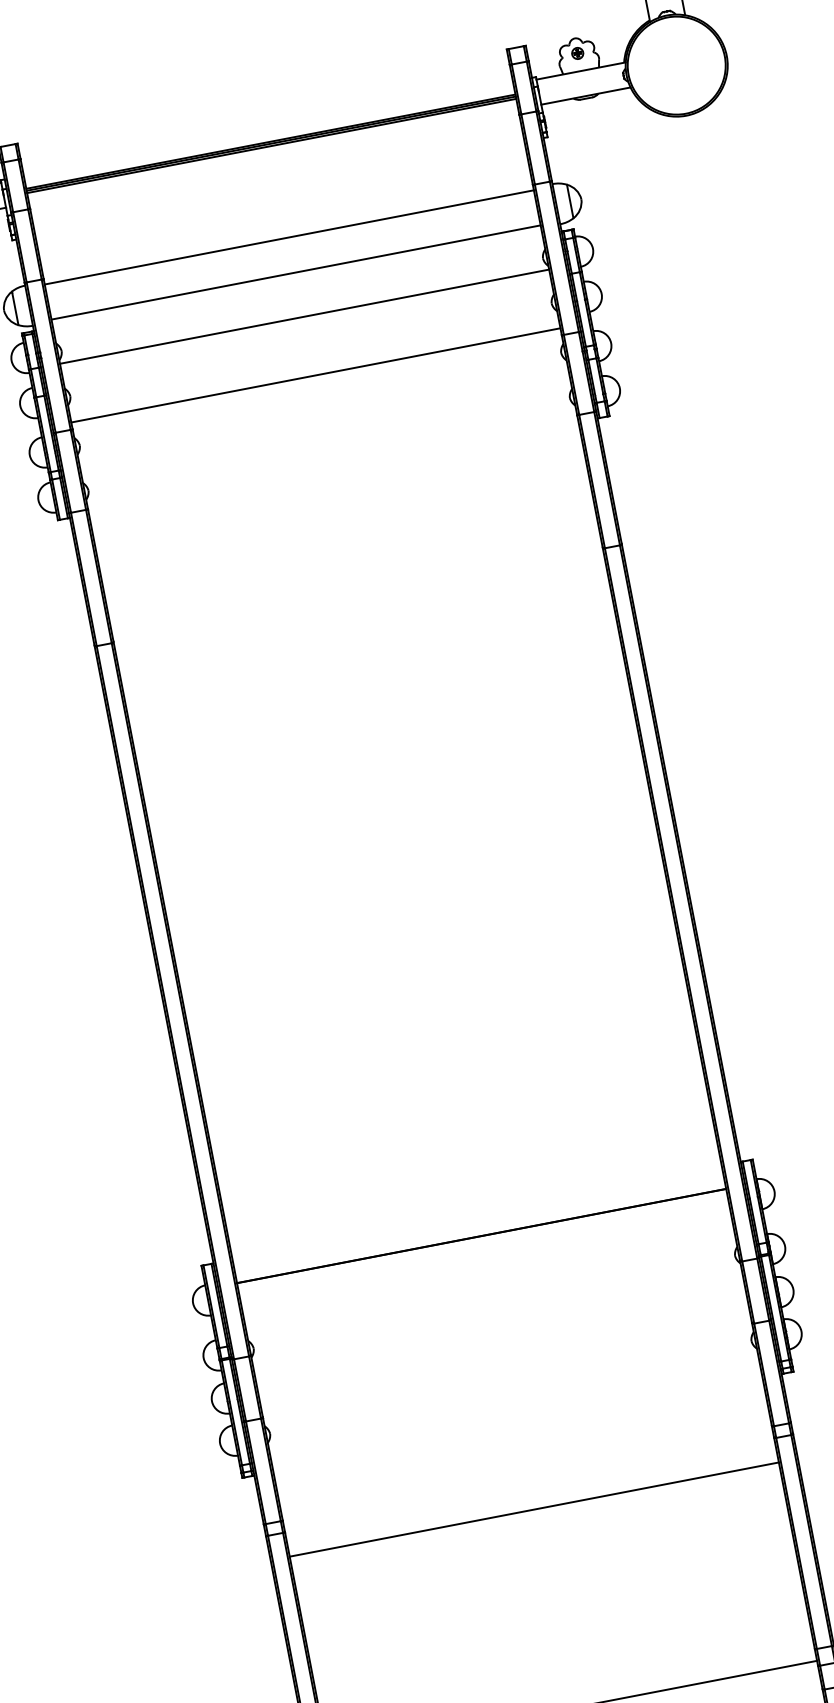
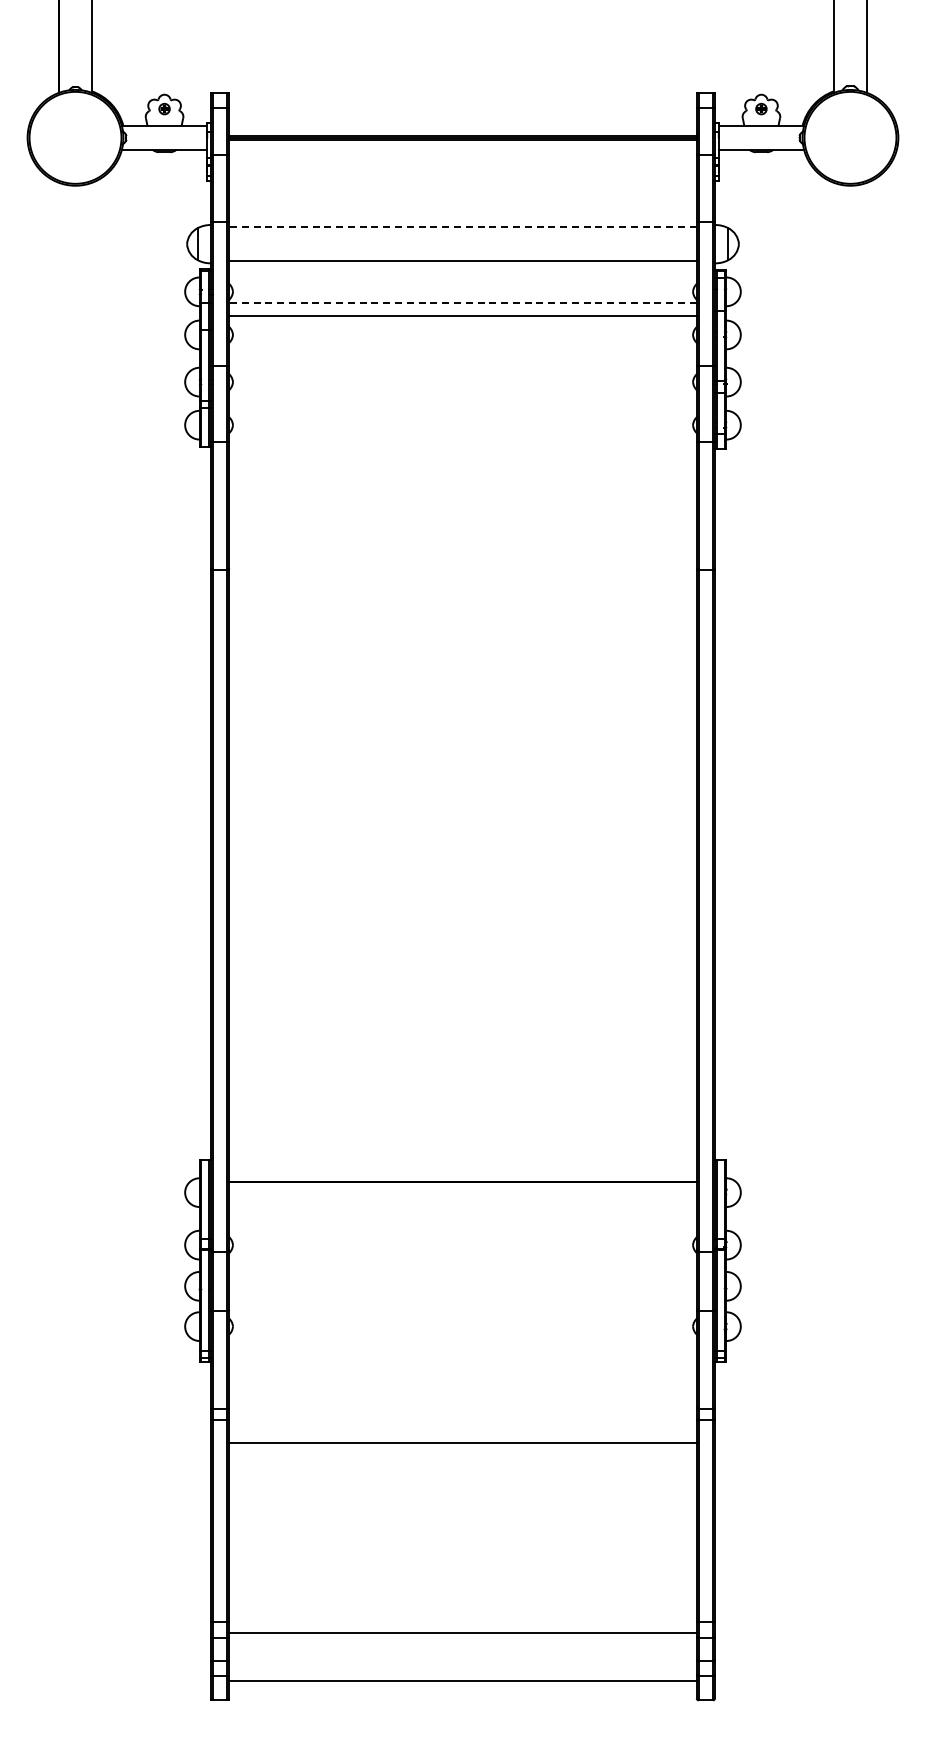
line: (289, 237) -> (463, 227), solid -> dashed
line: (305, 316) -> (463, 303), solid -> dashed
line: (315, 375) -> (462, 316), moved

